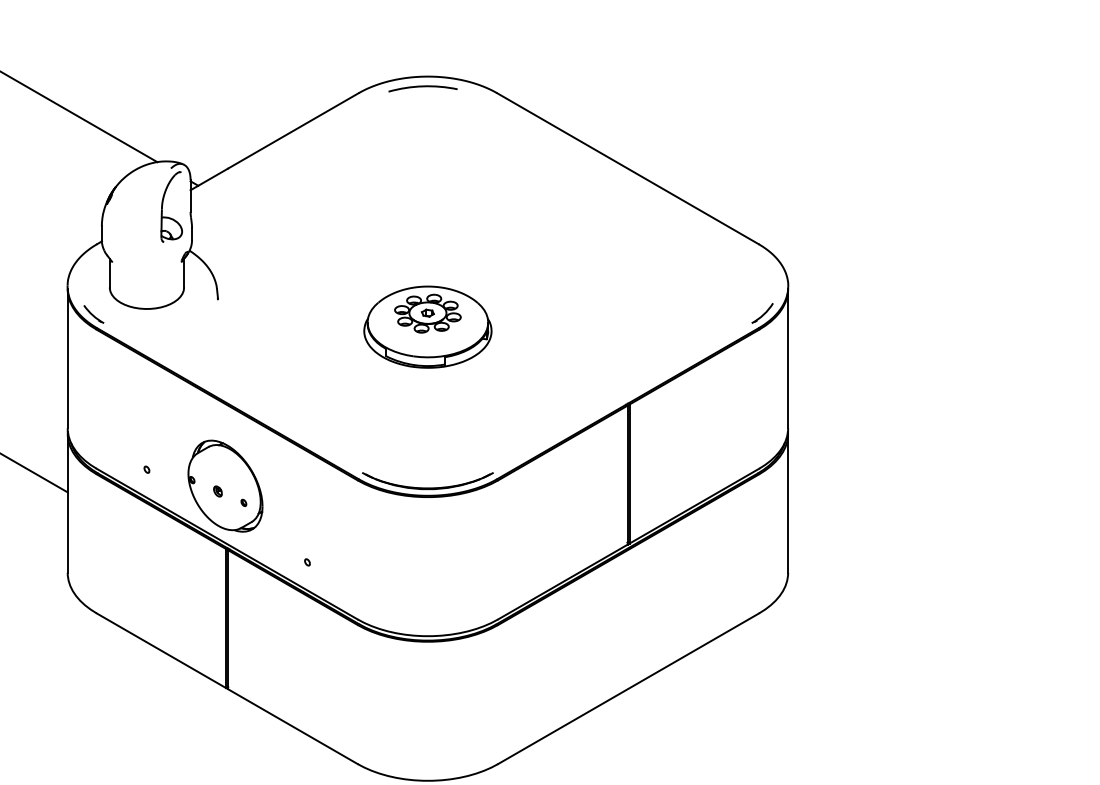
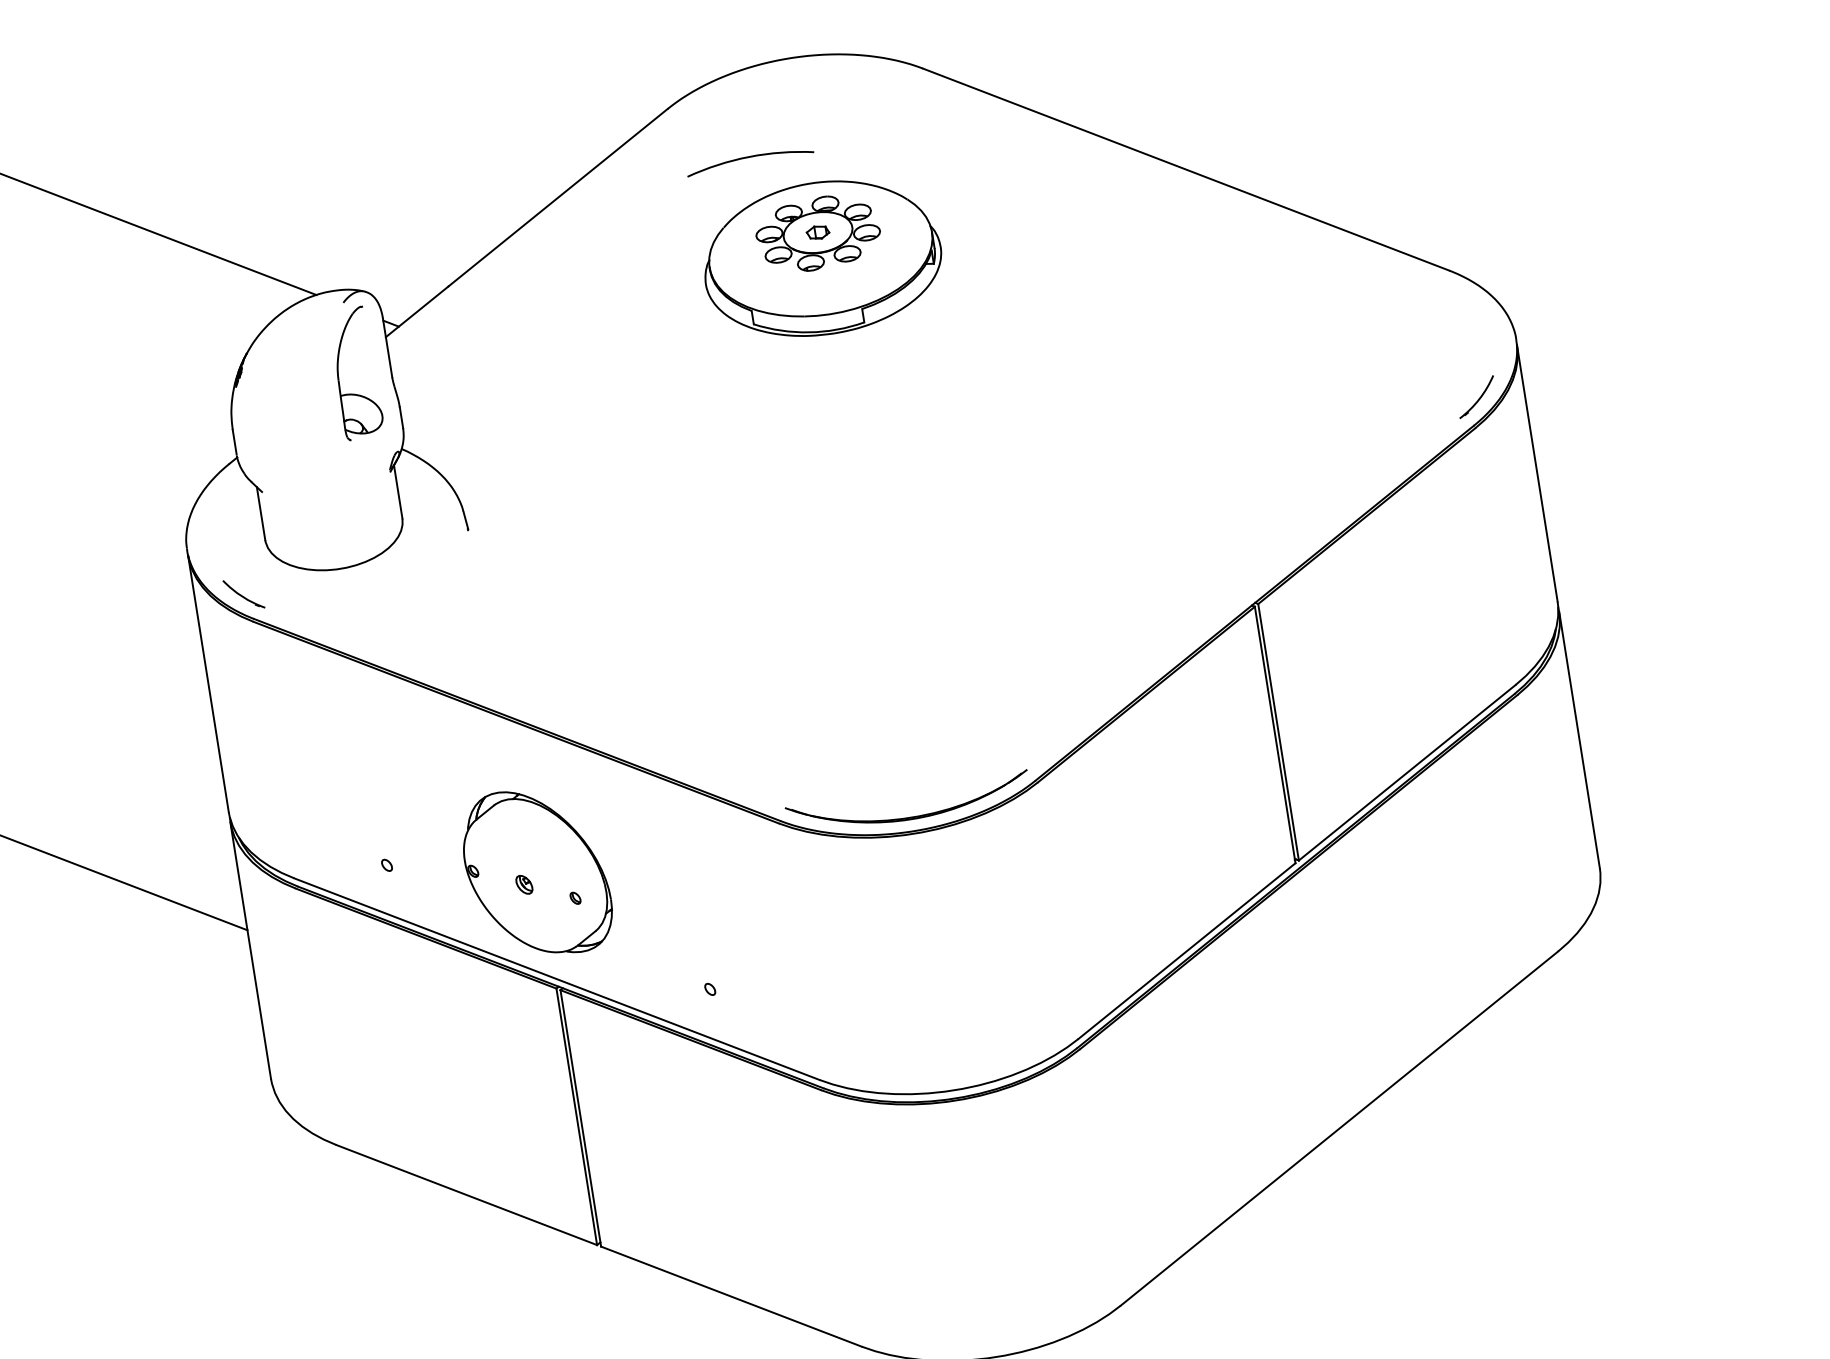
arc: (422, 87) -> (748, 159), moved
part: (427, 326) -> (821, 257), moved

